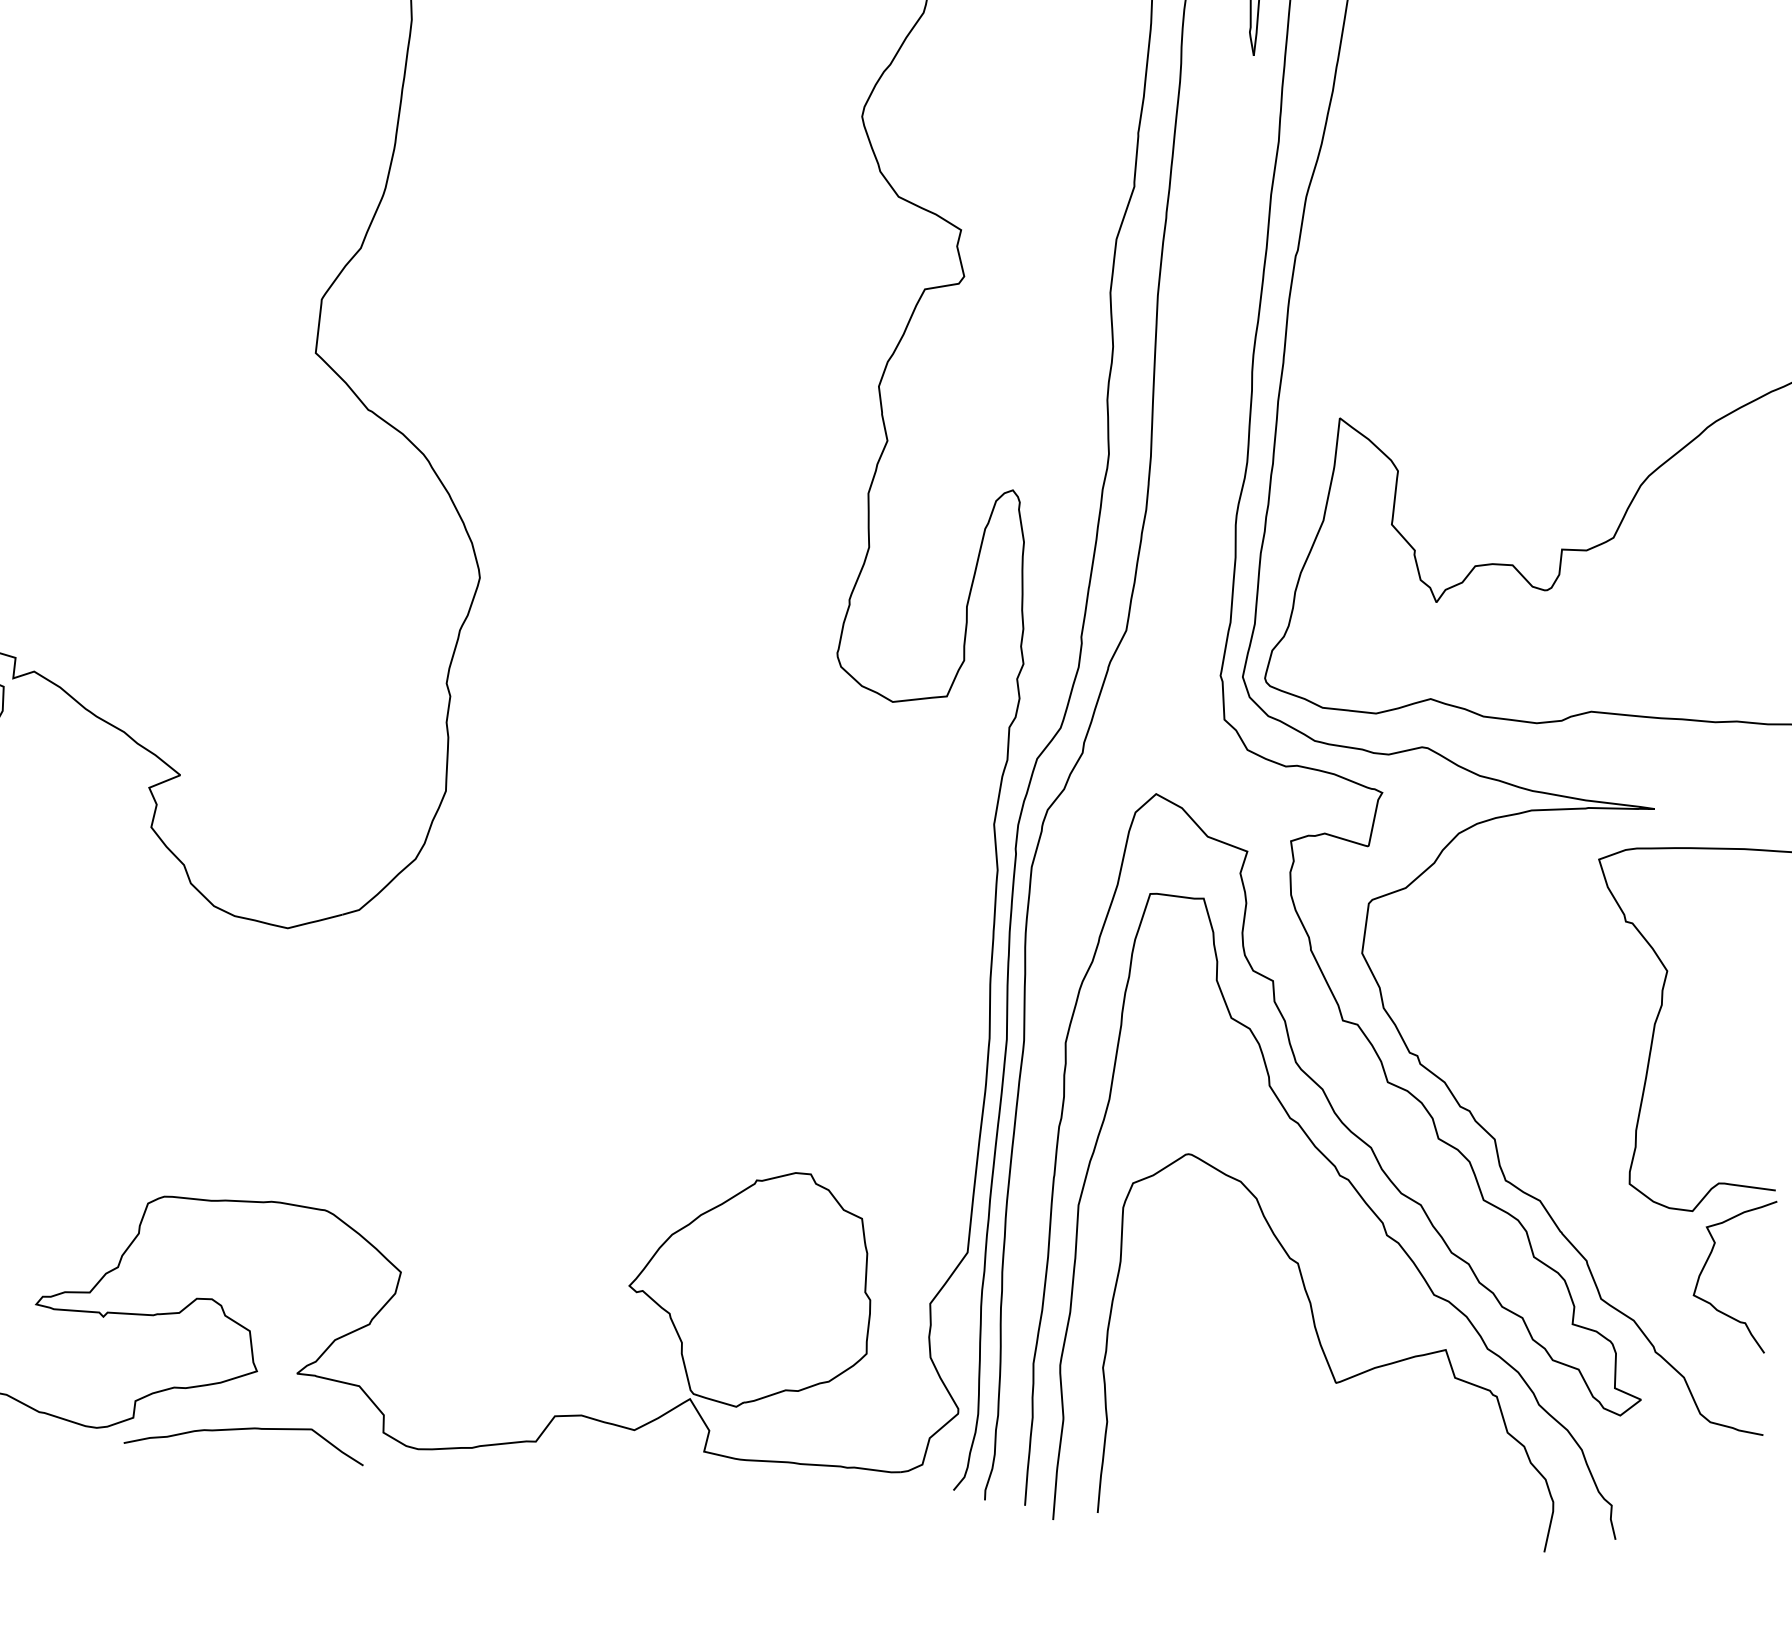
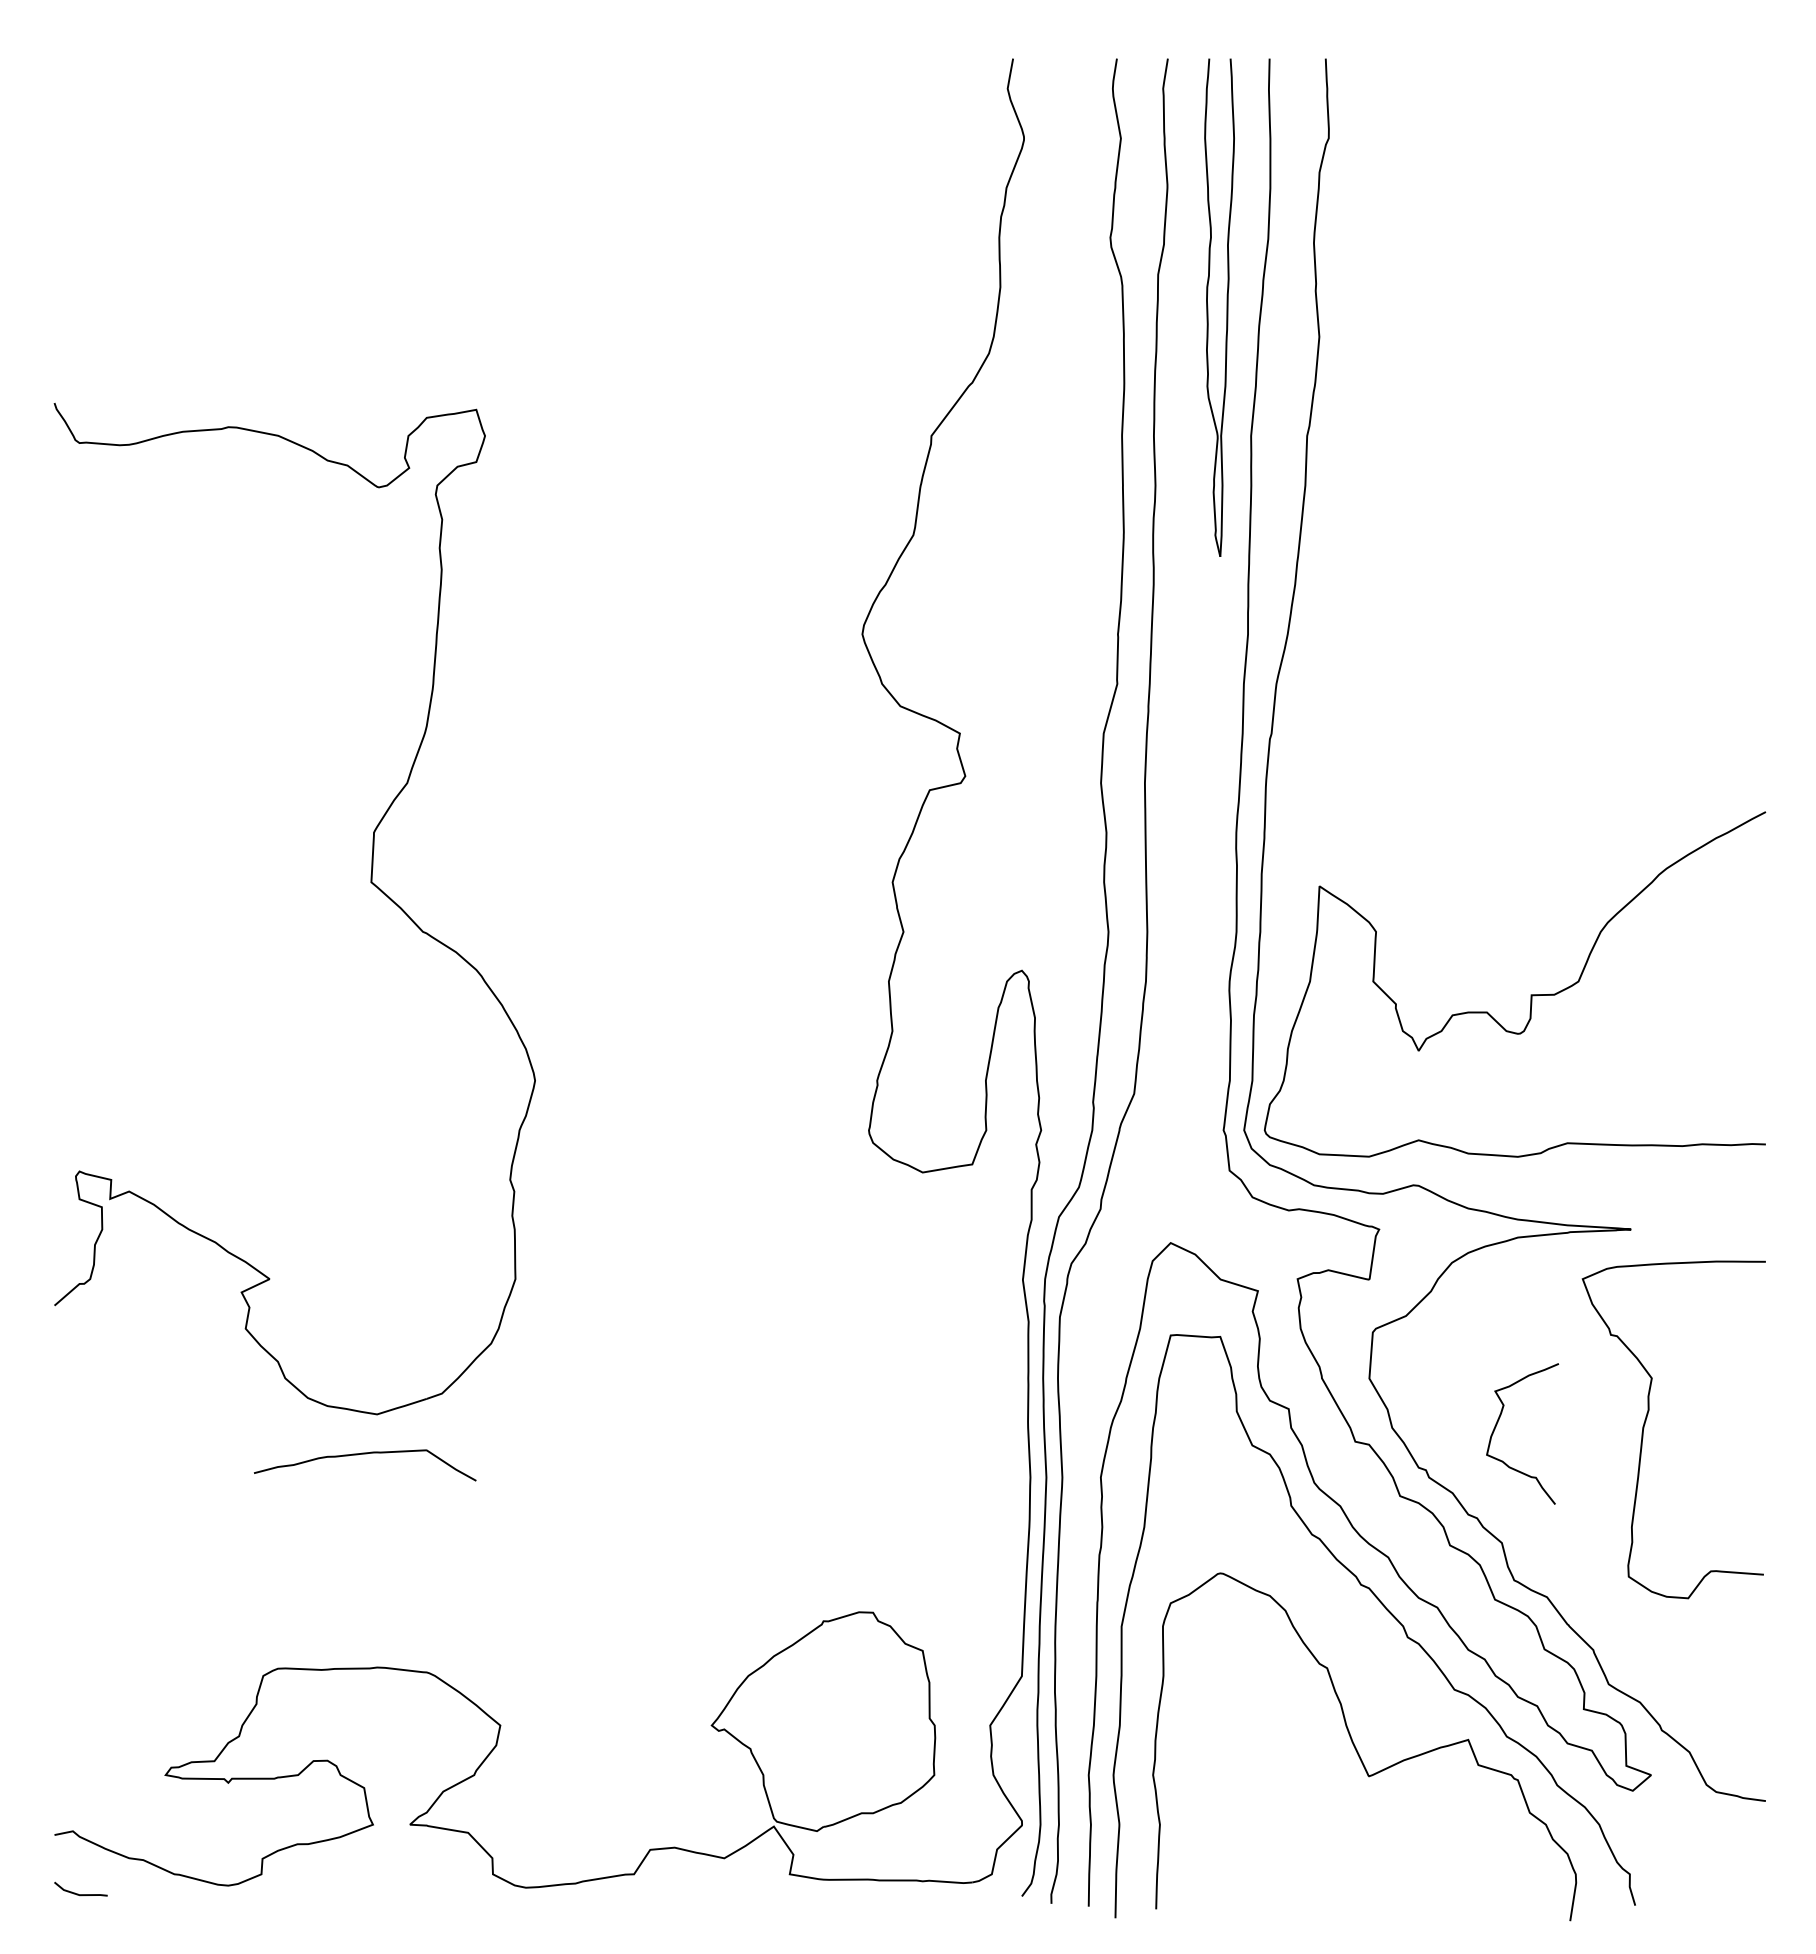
curve: (1708, 1261) -> (1498, 1422), moved
curve: (245, 1430) -> (365, 1454), moved

